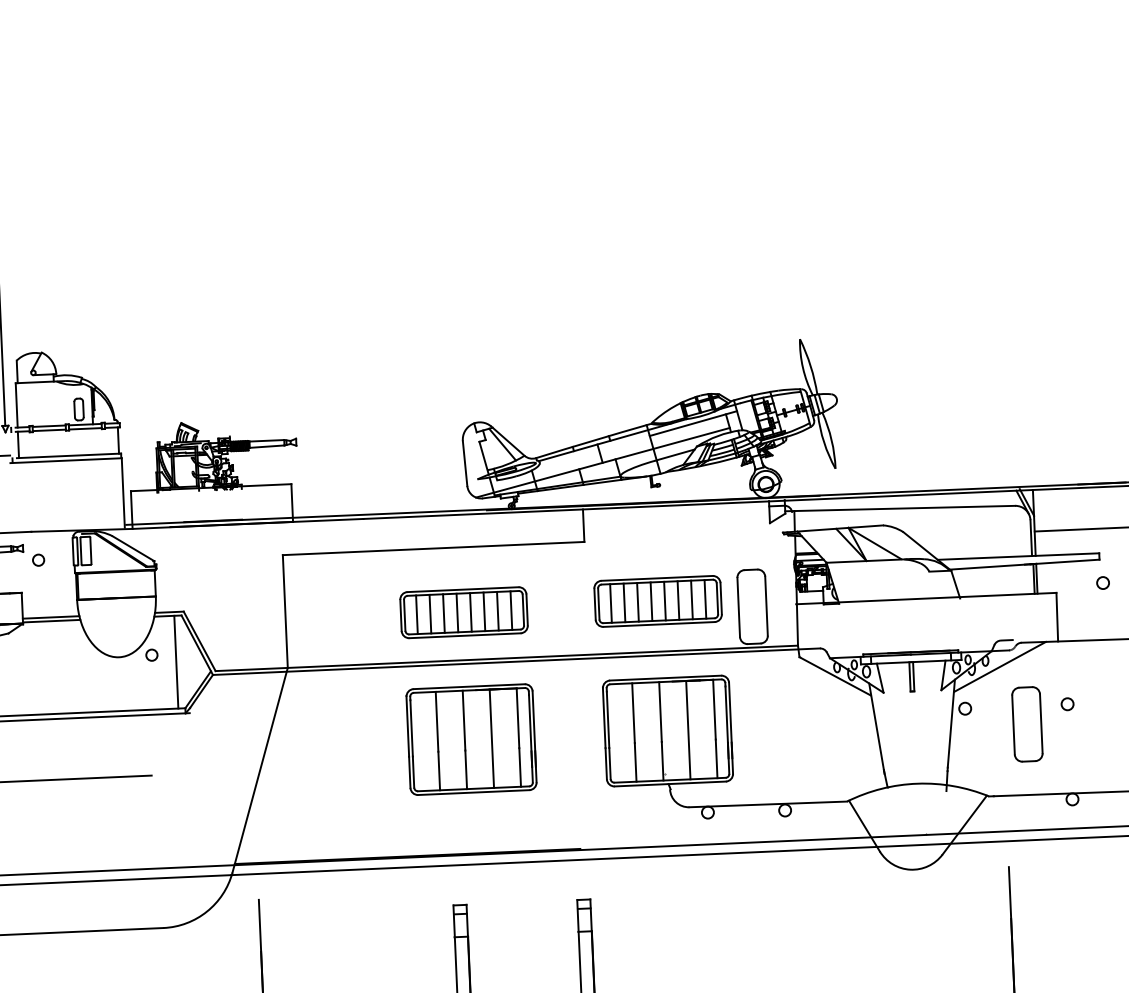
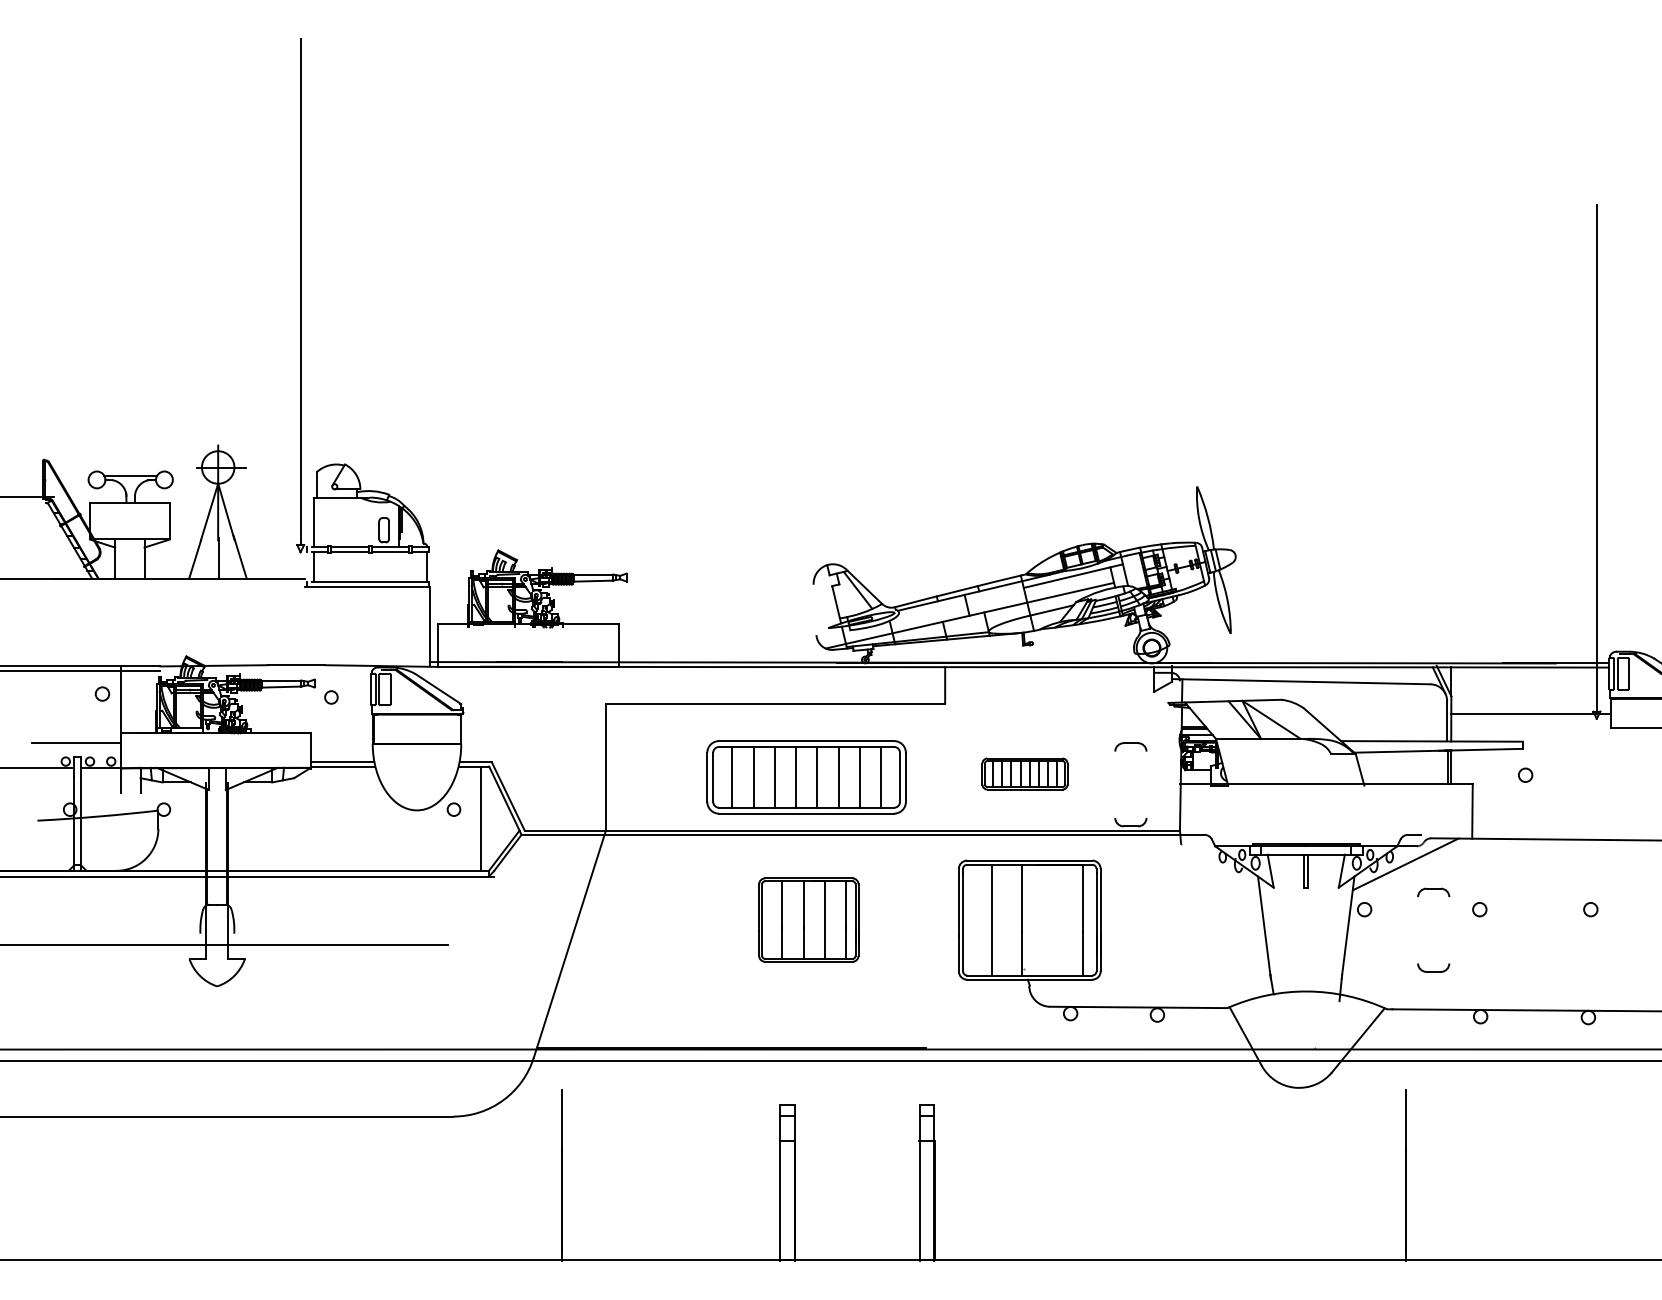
line: (464, 463) -> (814, 609), removed
part: (657, 600) -> (1024, 773), size x0.6
line: (766, 605) -> (1146, 784), removed
line: (738, 607) -> (1115, 784), removed
part: (463, 612) -> (806, 776), size x1.4
line: (835, 675) -> (1220, 866), removed
line: (1041, 723) -> (1449, 930), removed
line: (1013, 725) -> (1418, 930), removed
line: (688, 729) -> (1052, 919), removed
part: (471, 739) -> (808, 919), size x0.7

